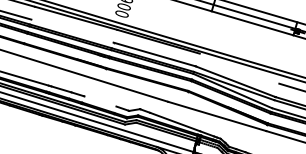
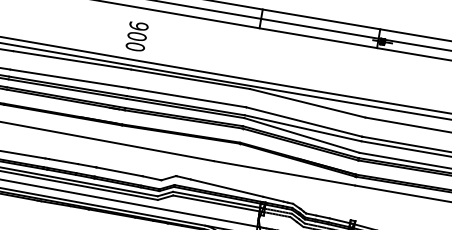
line: (72, 30) -> (69, 78), added
line: (239, 68) -> (307, 103), added
line: (100, 101) -> (119, 171), added

